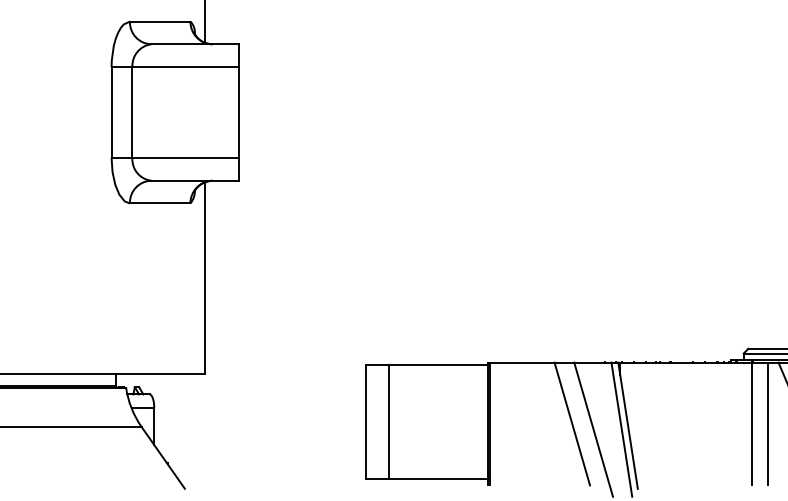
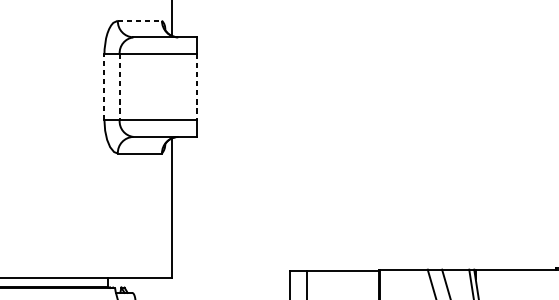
line: (160, 21) -> (140, 20), solid -> dashed
line: (111, 112) -> (104, 87), solid -> dashed
line: (132, 113) -> (119, 87), solid -> dashed
line: (238, 113) -> (197, 87), solid -> dashed

